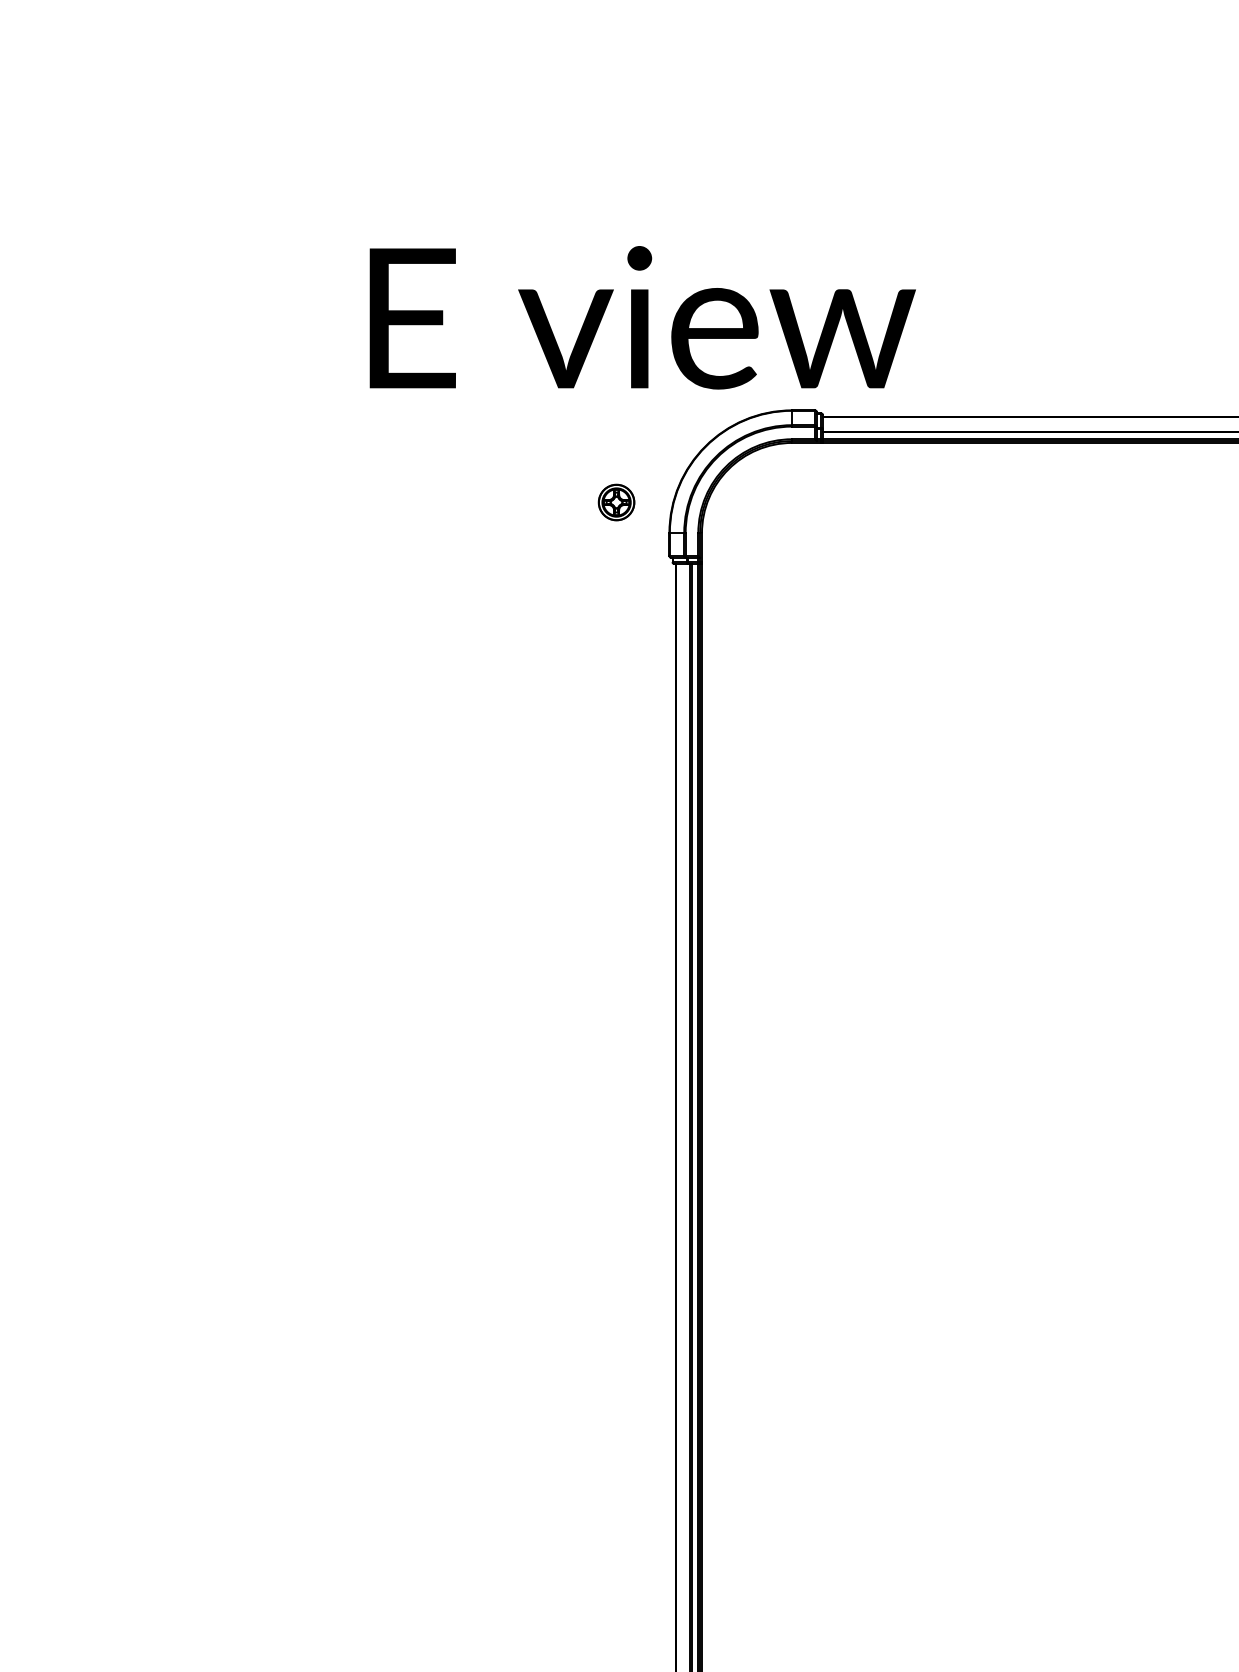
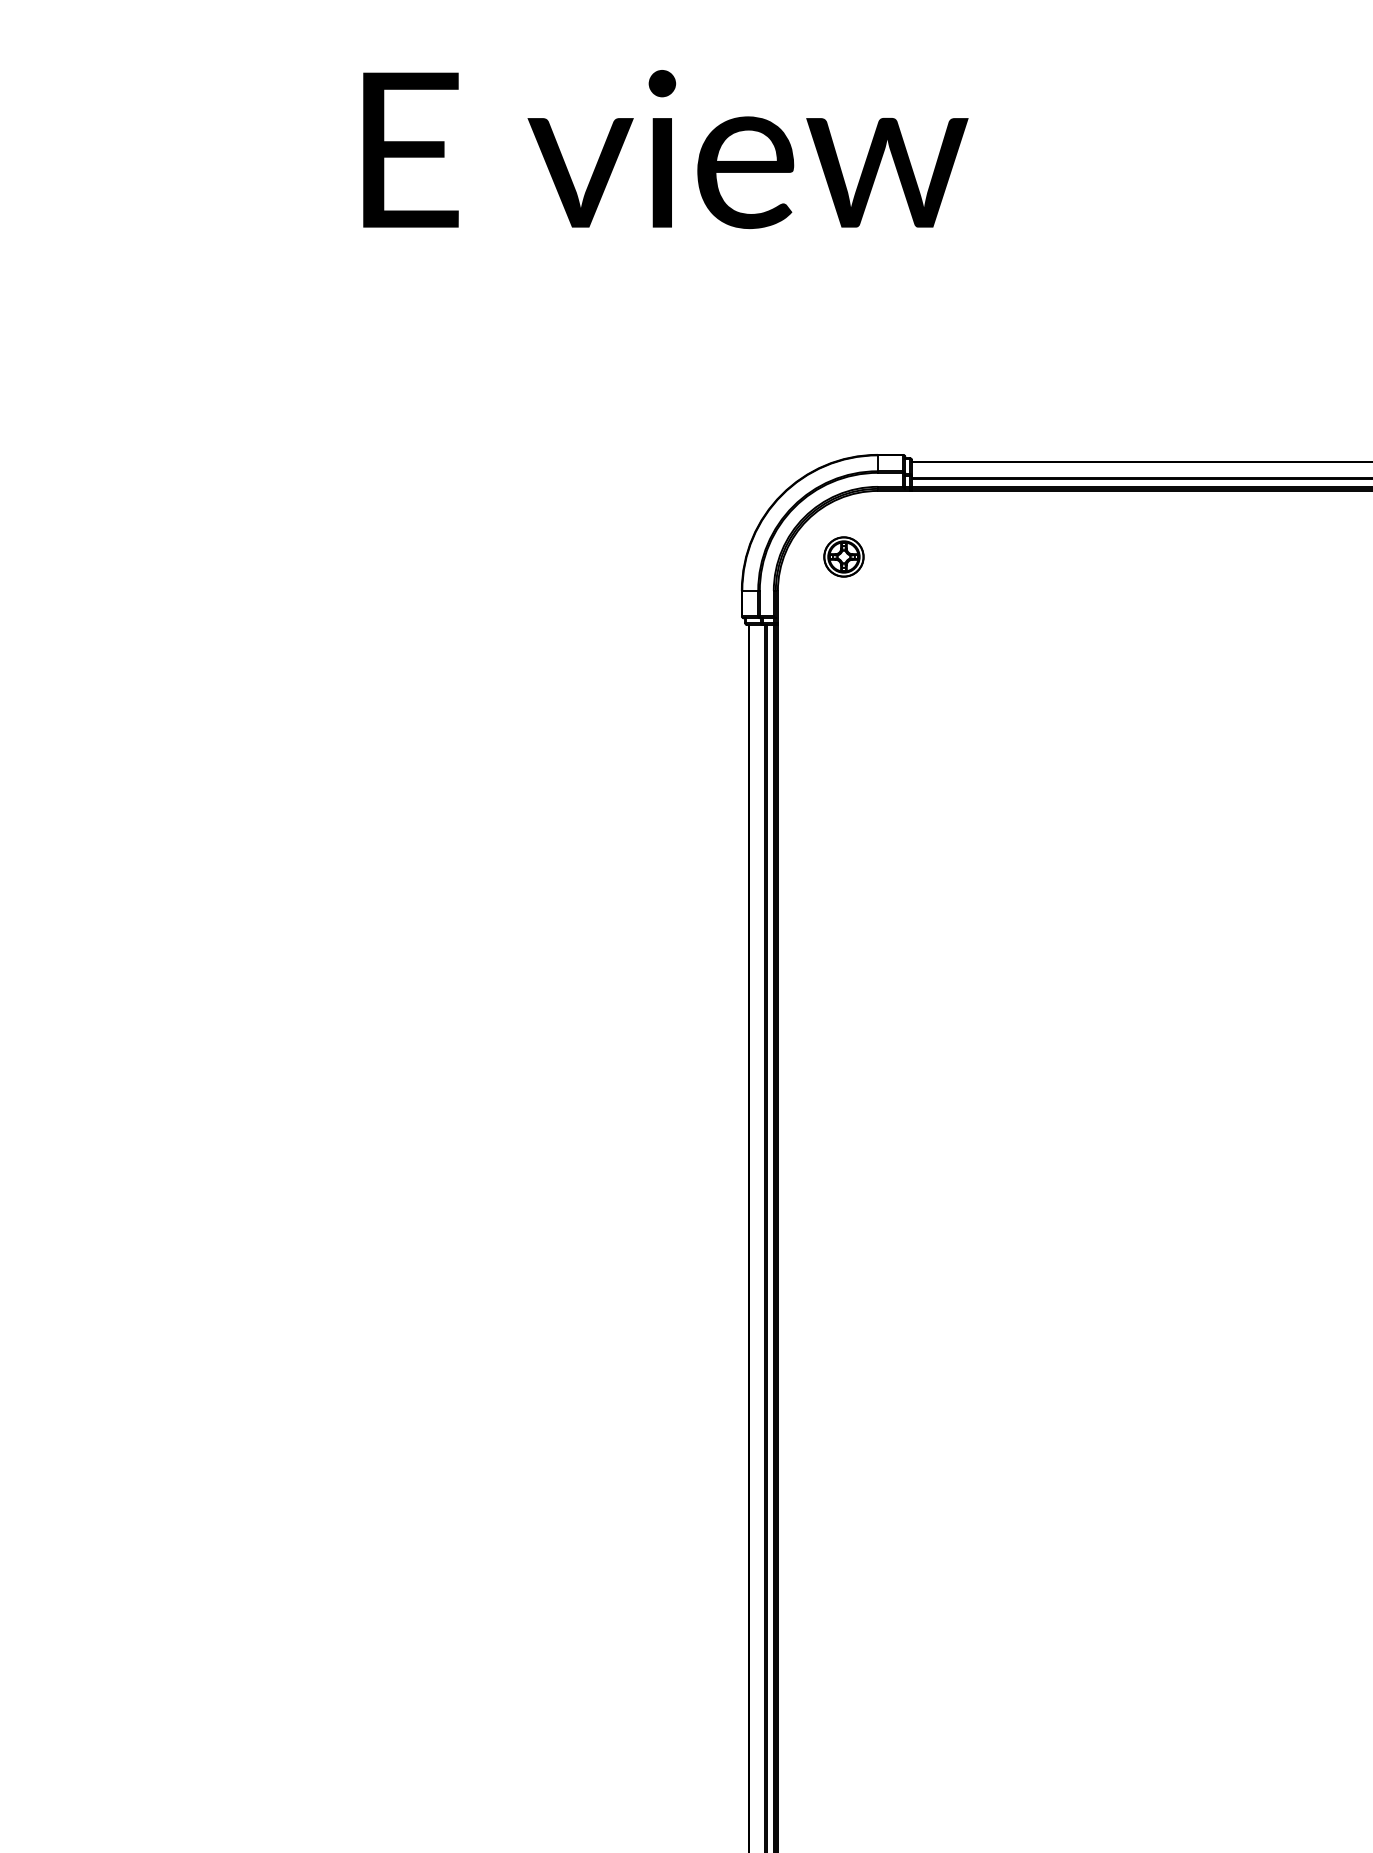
text: (642, 317) -> (665, 149), moved
part: (616, 502) -> (843, 556), moved

